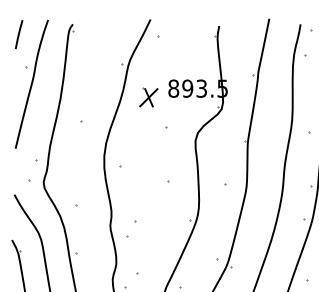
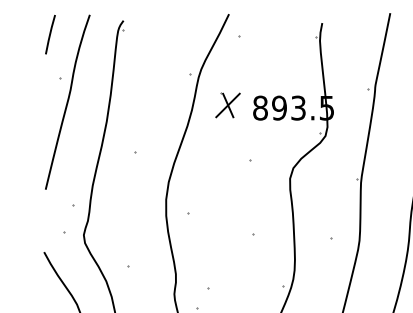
part: (148, 97) -> (227, 105), moved

